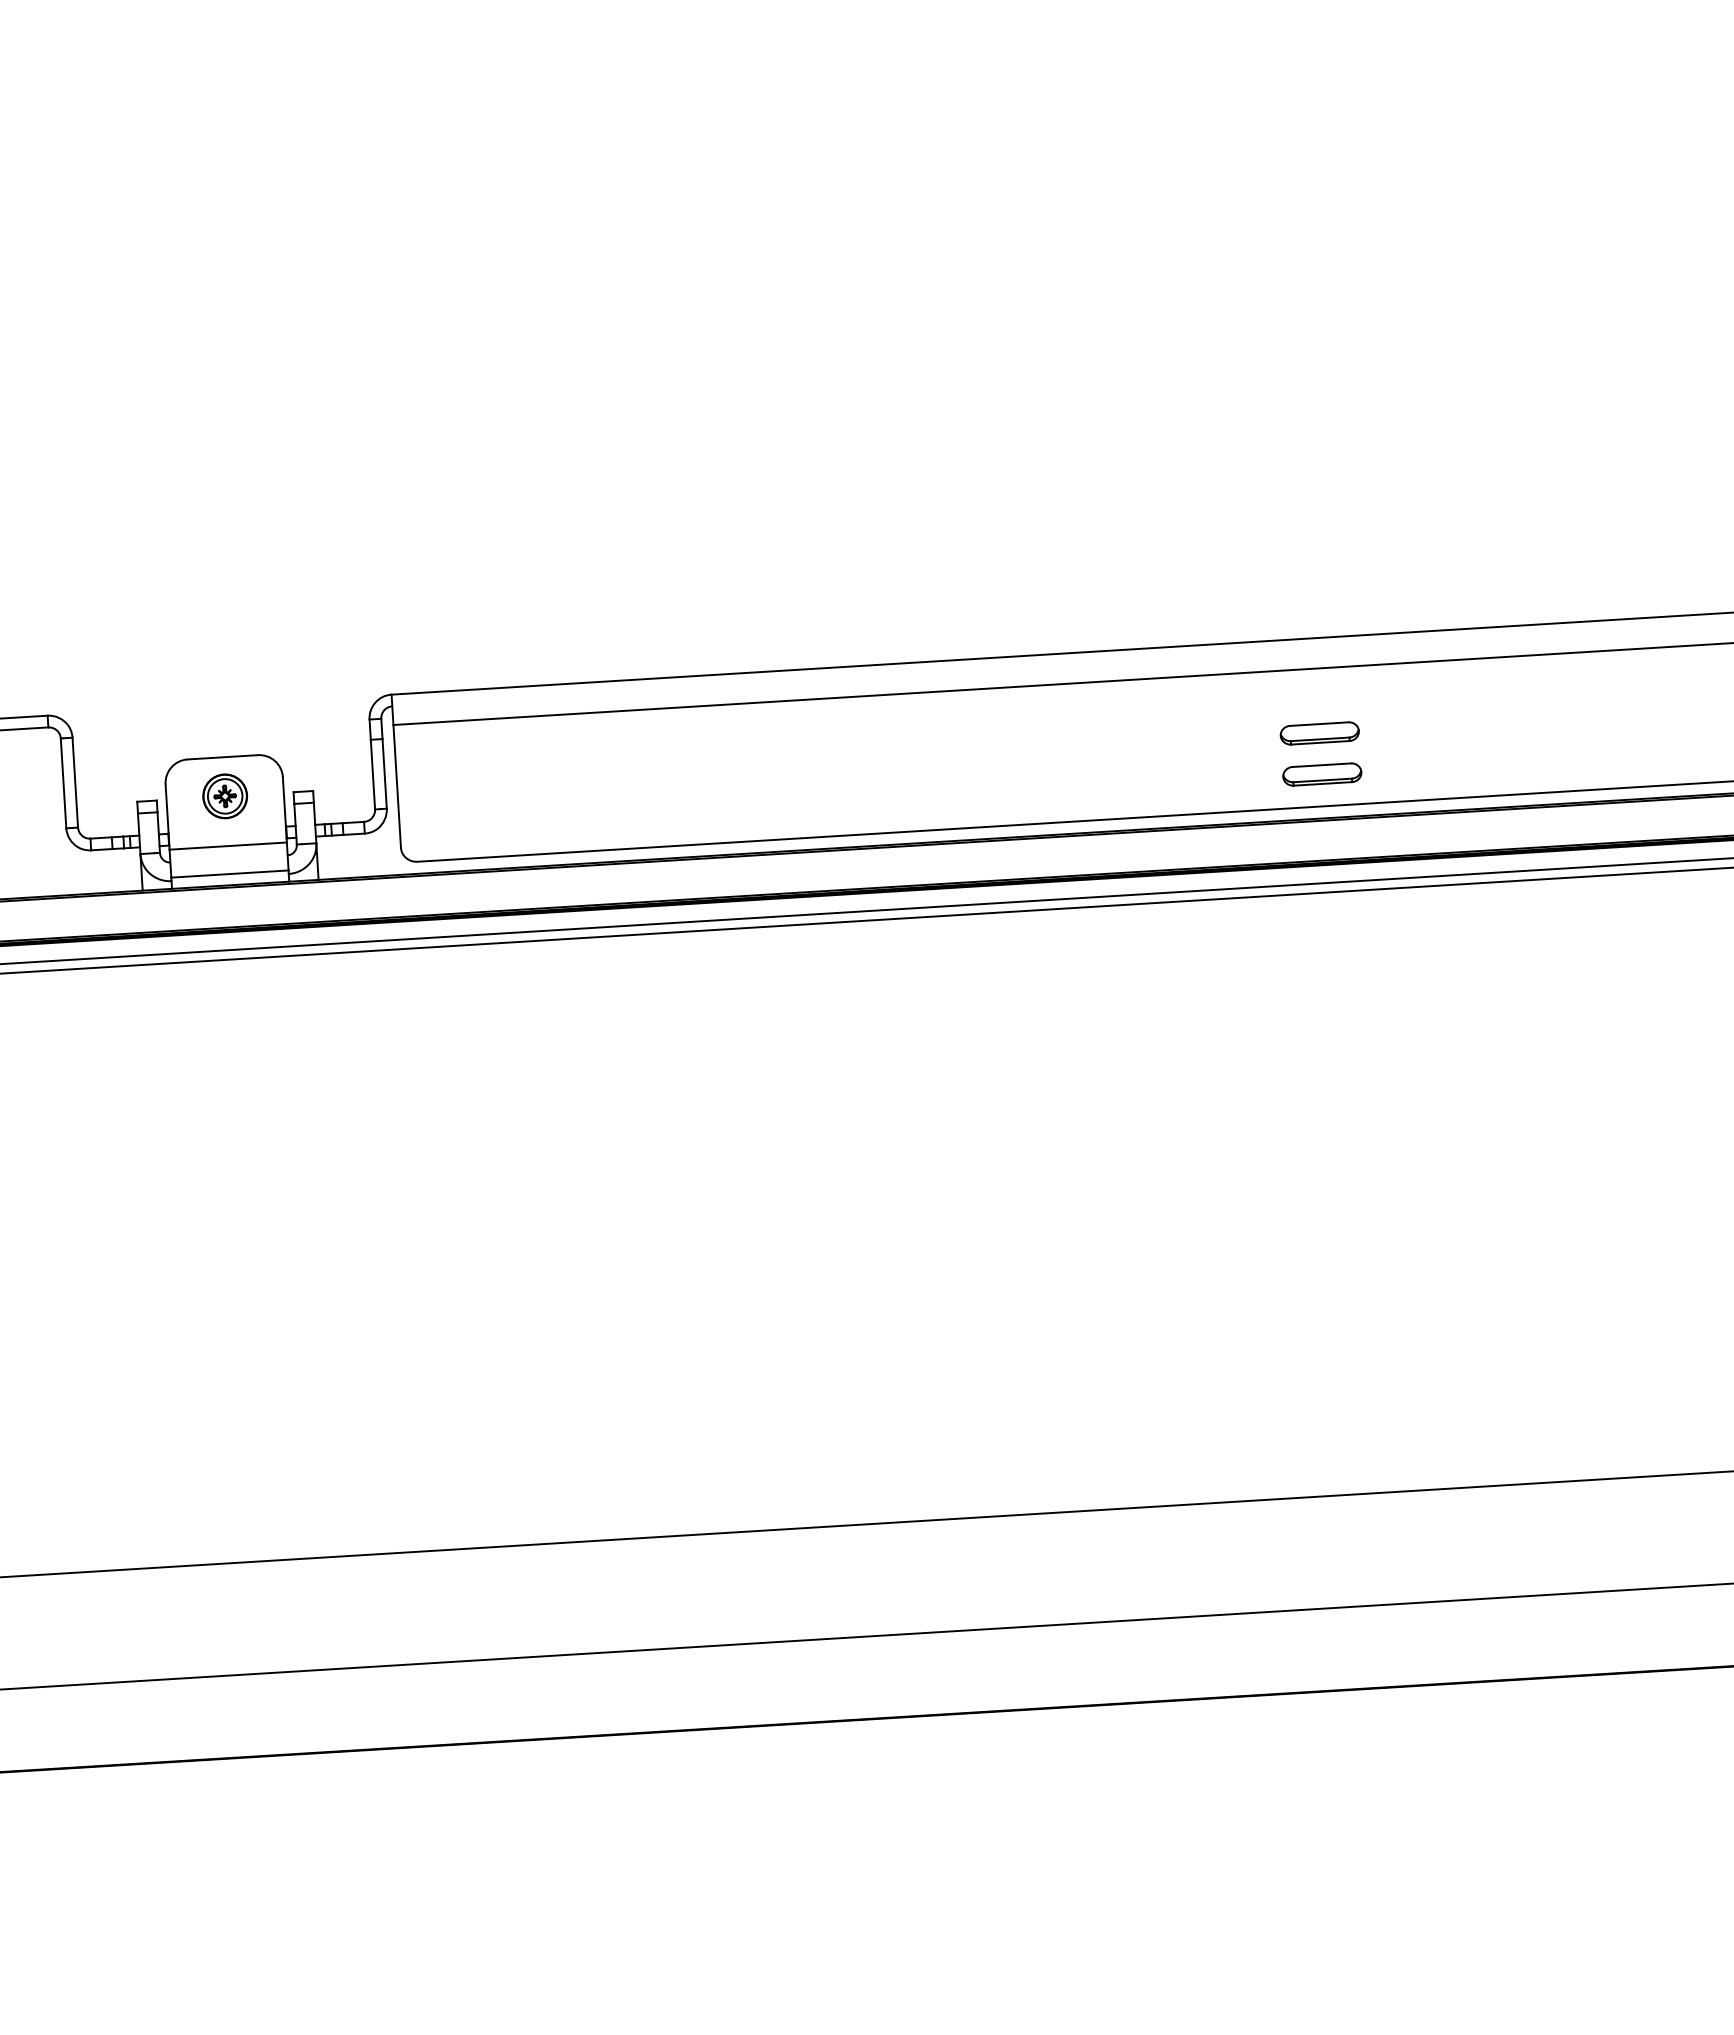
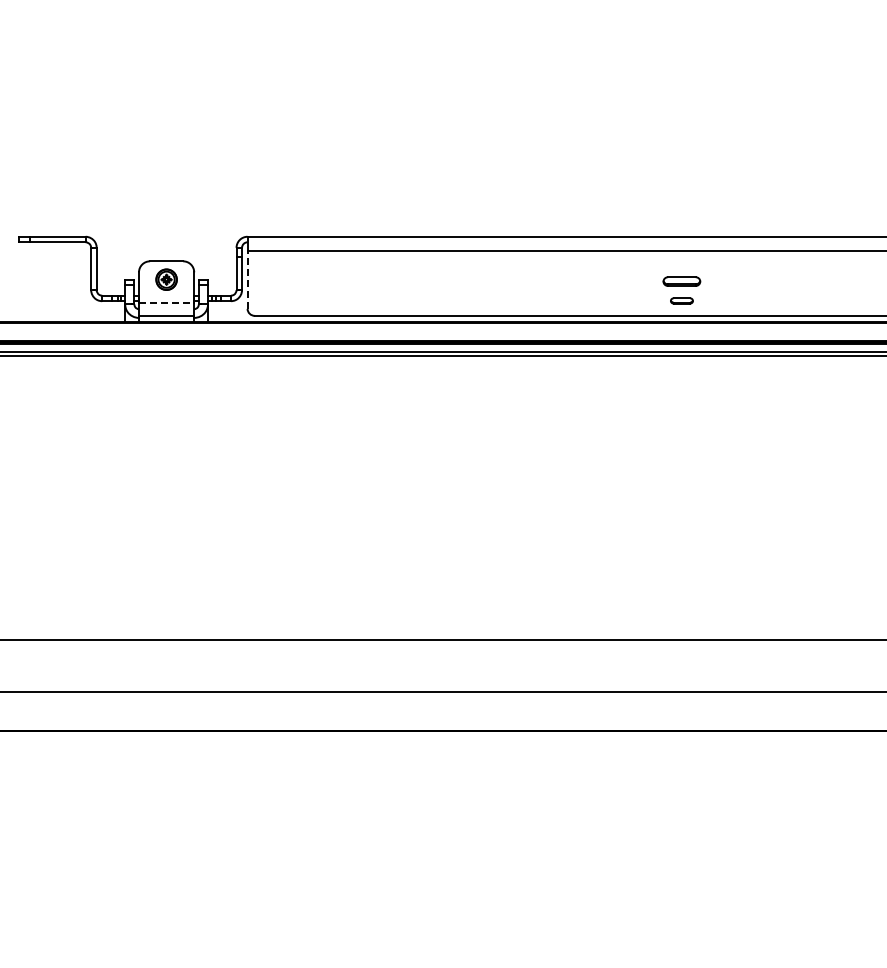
part: (1321, 773) -> (681, 300), size x0.6
line: (396, 785) -> (247, 279), solid -> dashed
line: (228, 846) -> (166, 303), solid -> dashed

